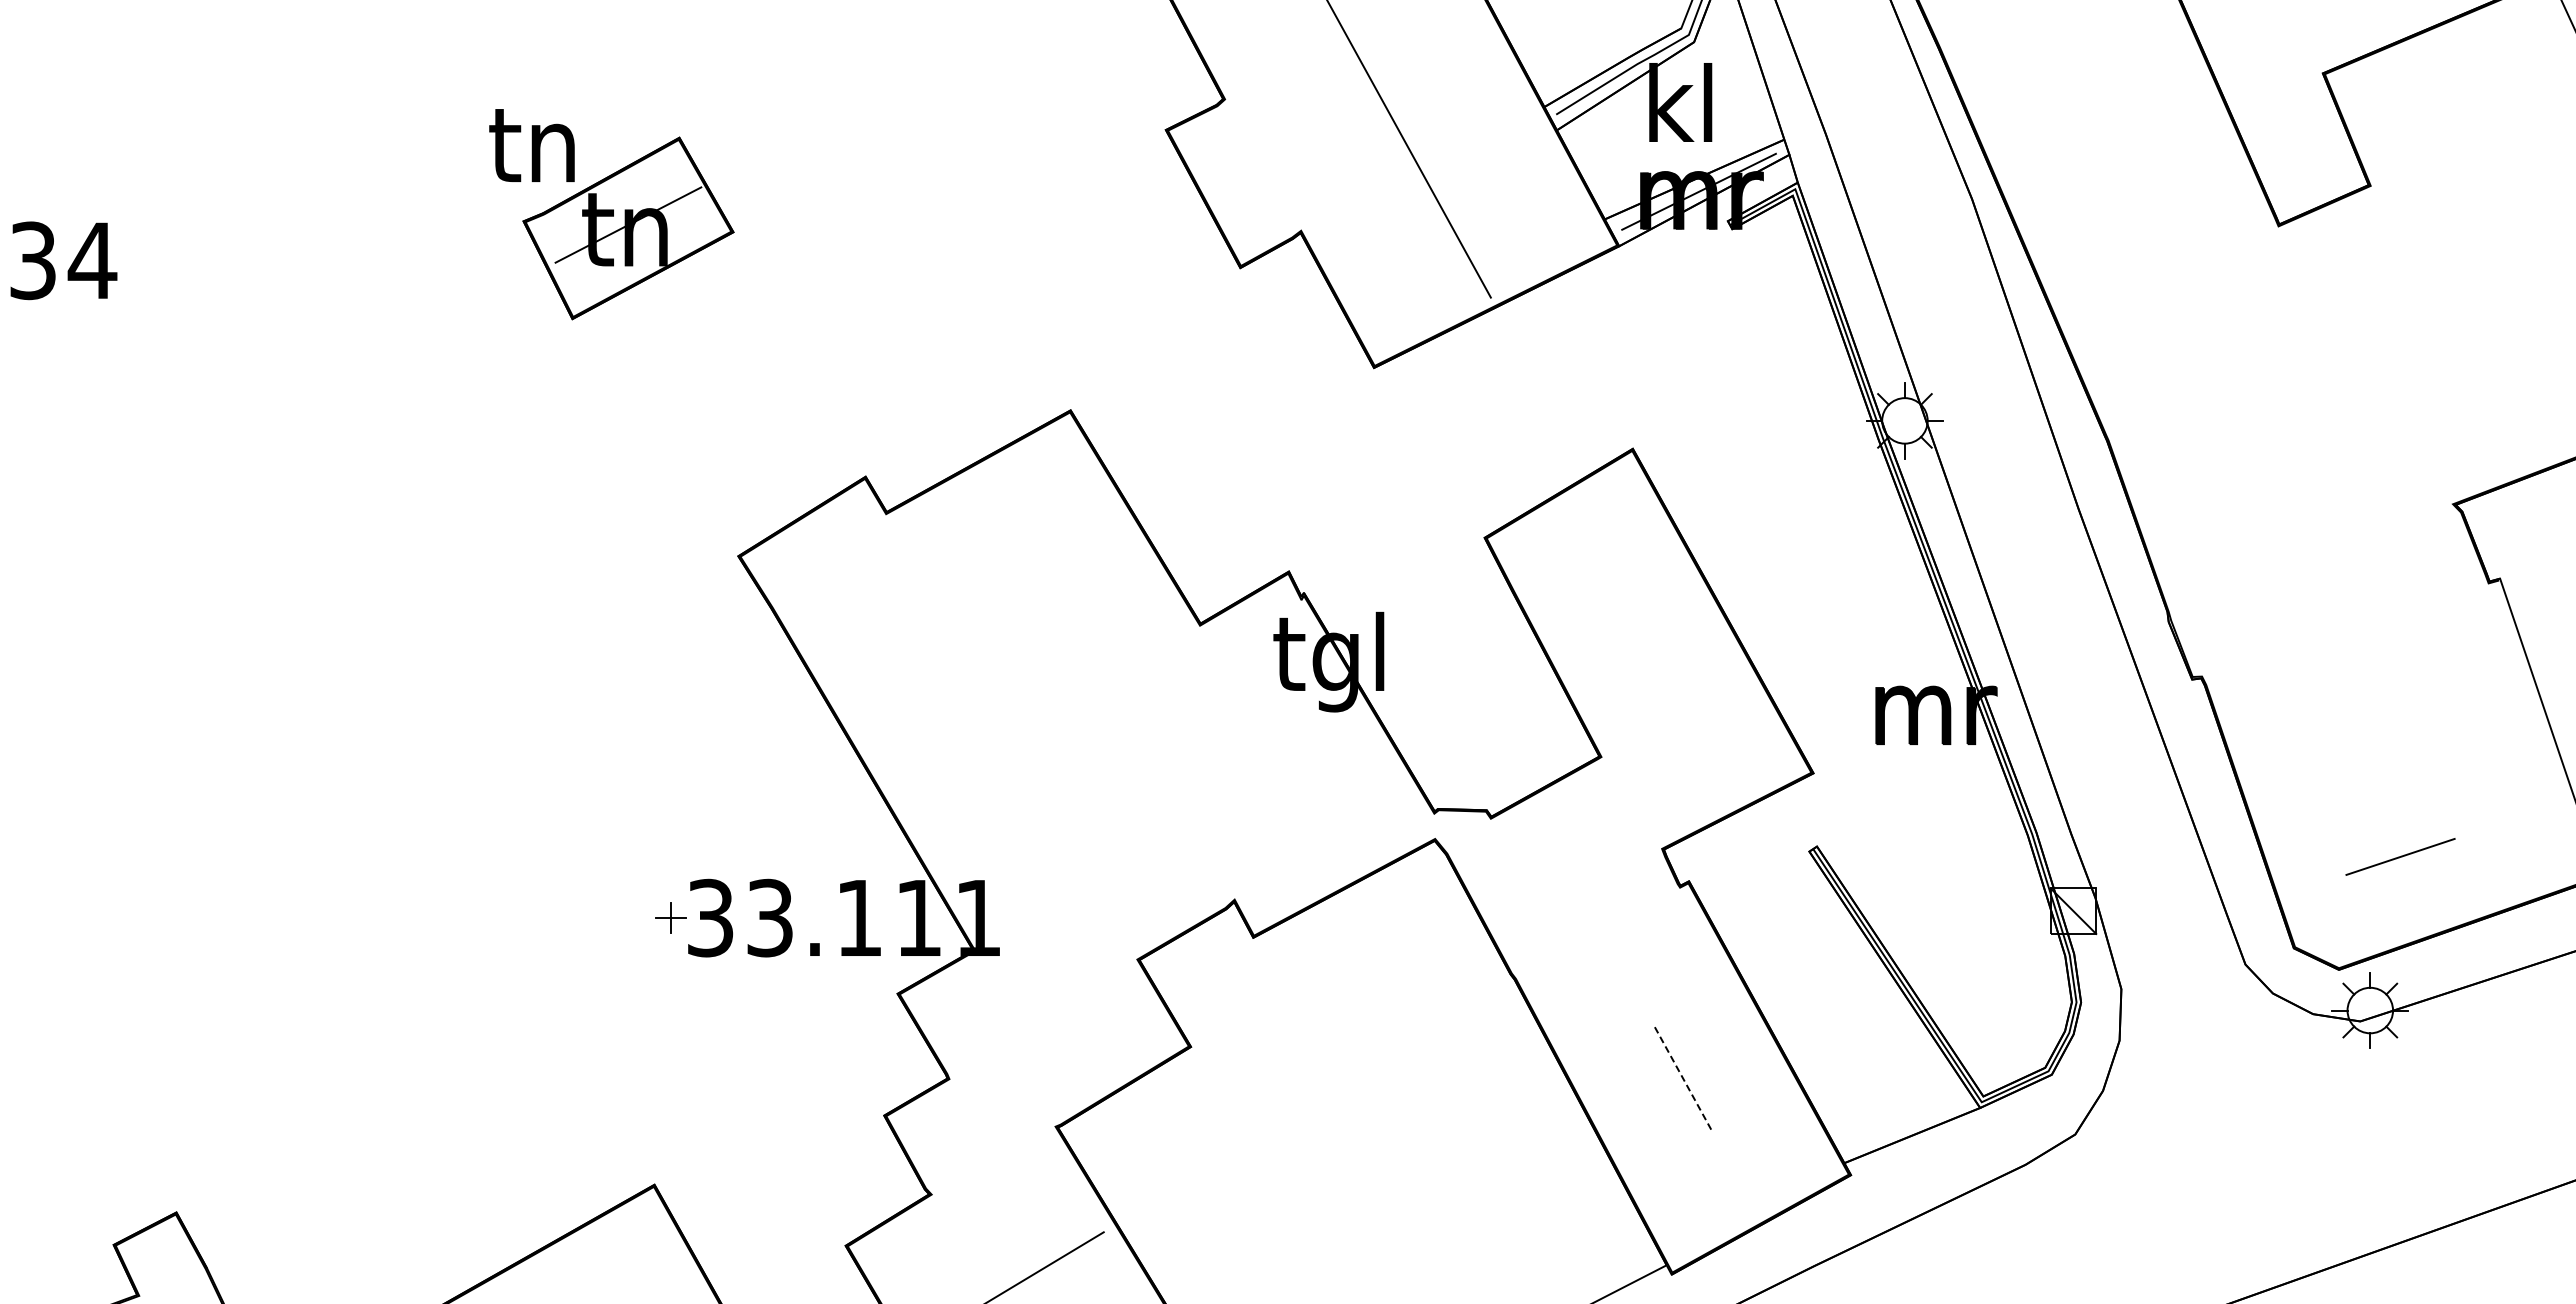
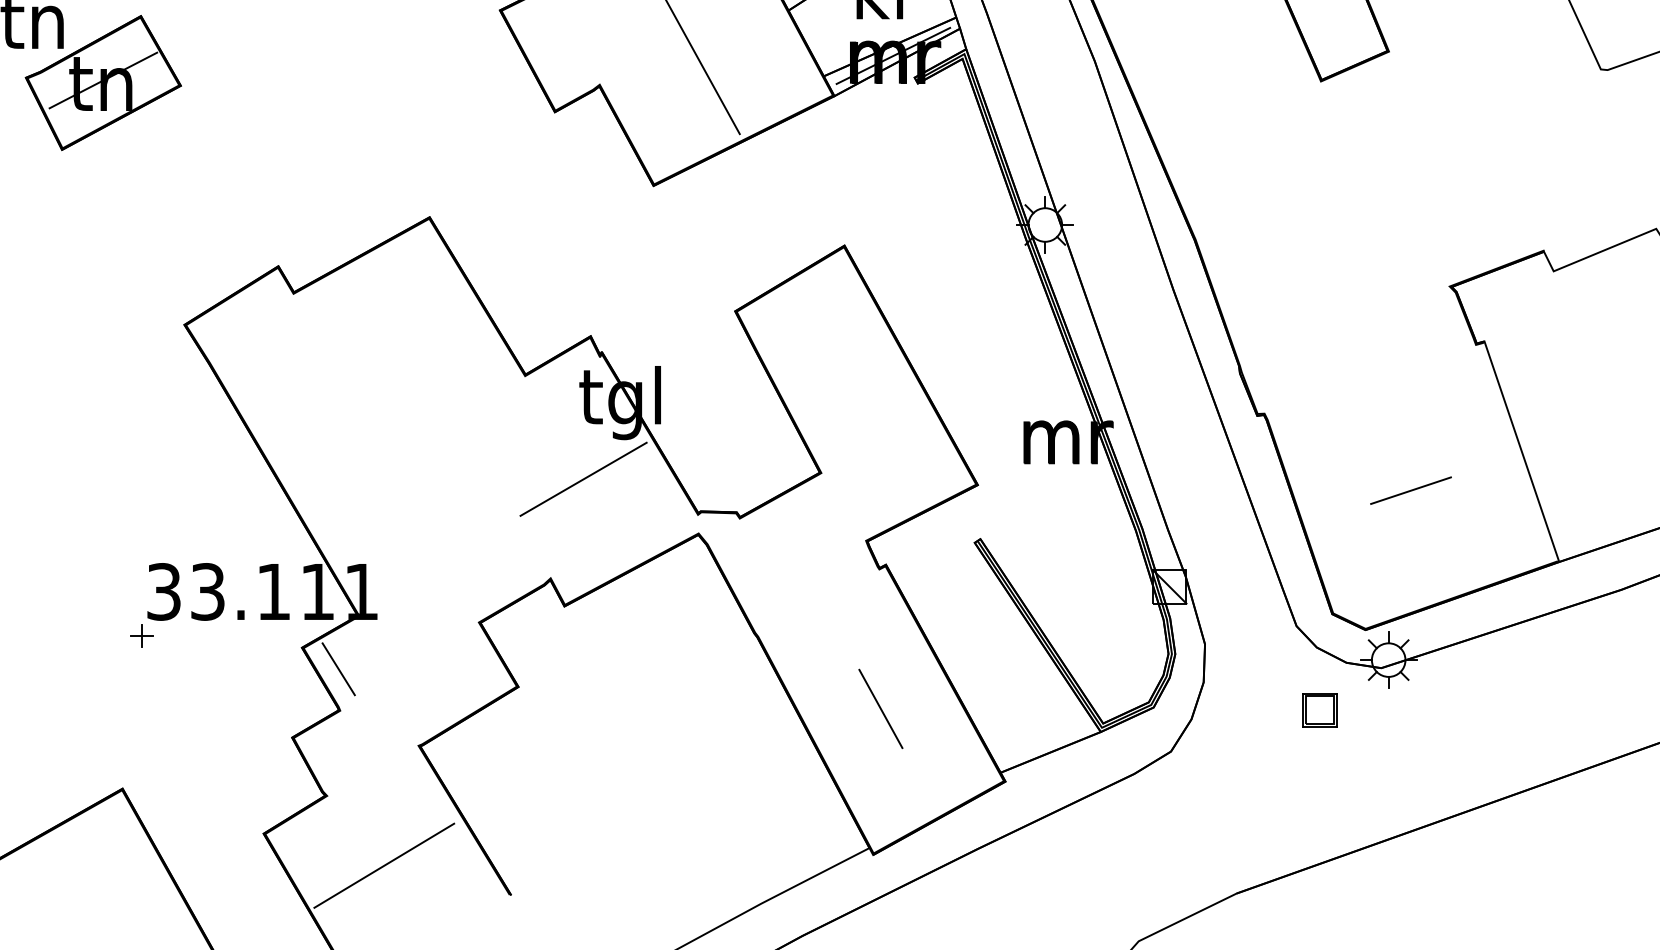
line: (1278, 765) -> (583, 479), added
line: (2400, 856) -> (1410, 490), moved
part: (670, 917) -> (141, 635), moved
line: (947, 1022) -> (338, 668), added
line: (1681, 1076) -> (880, 708), dashed -> solid
part: (2277, 1078) -> (1320, 710), added

